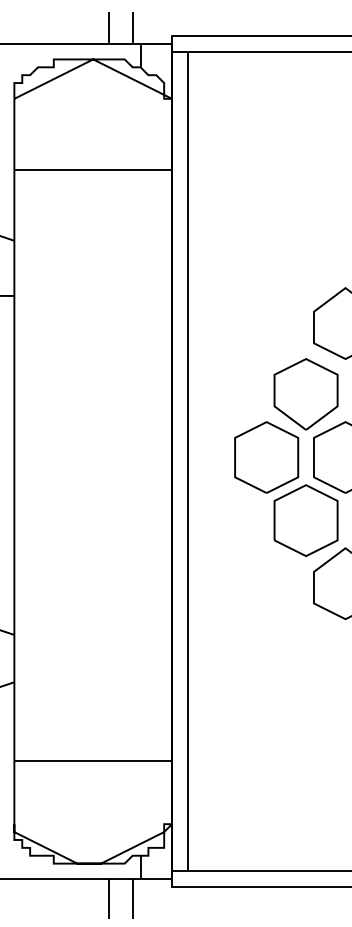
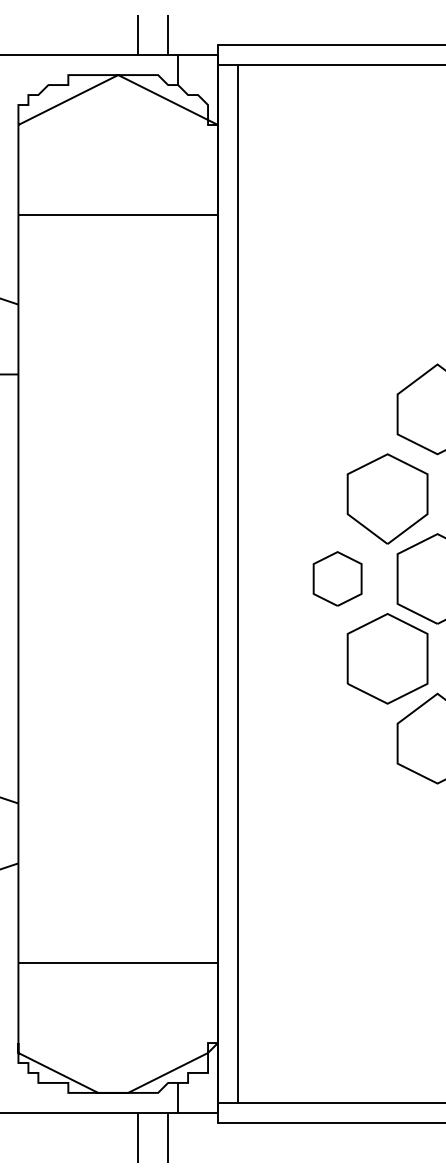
part: (266, 457) -> (337, 578), size x0.6

